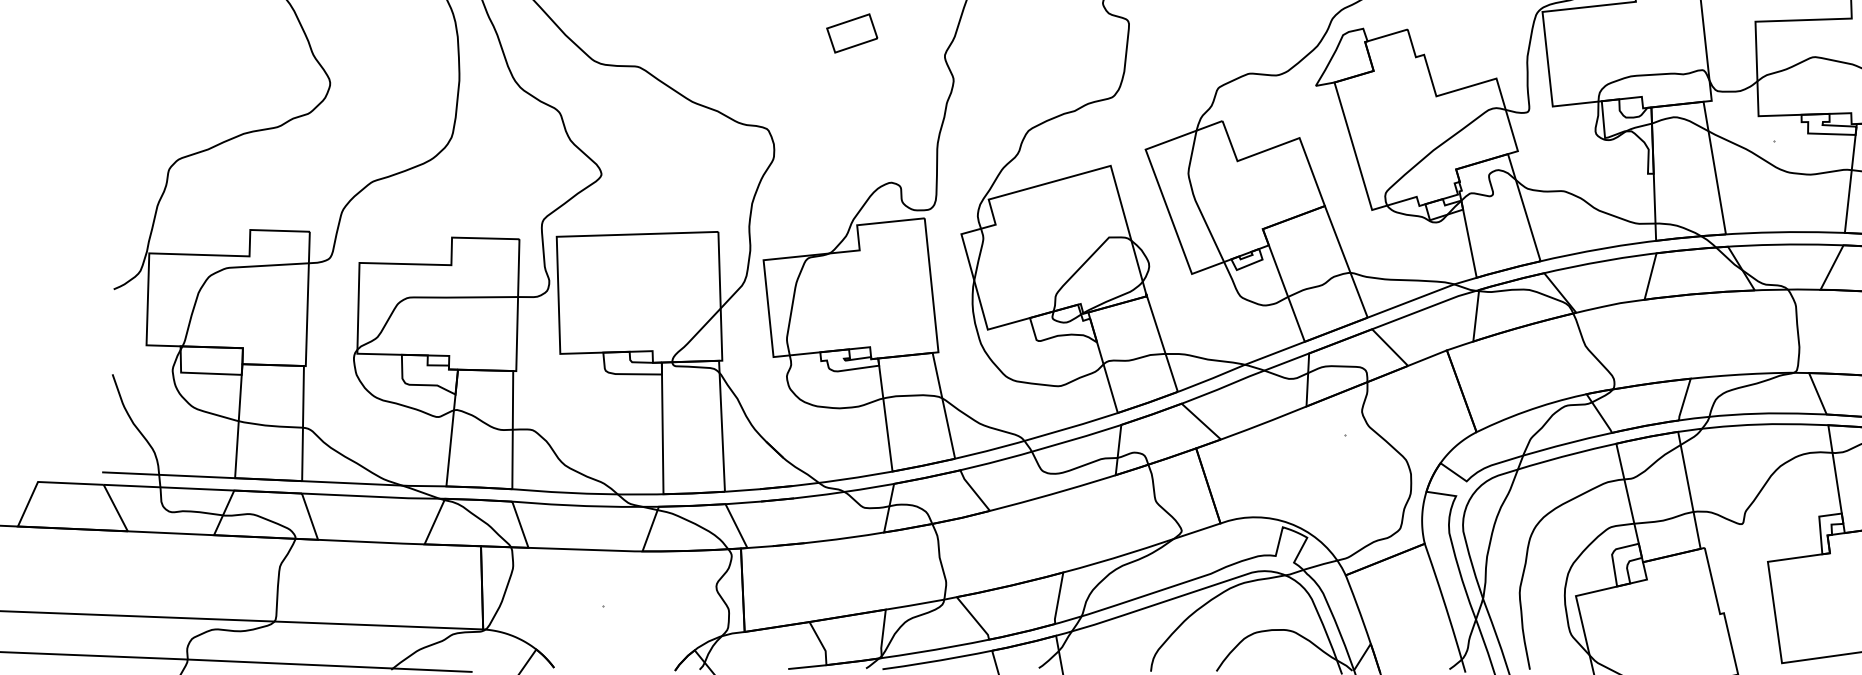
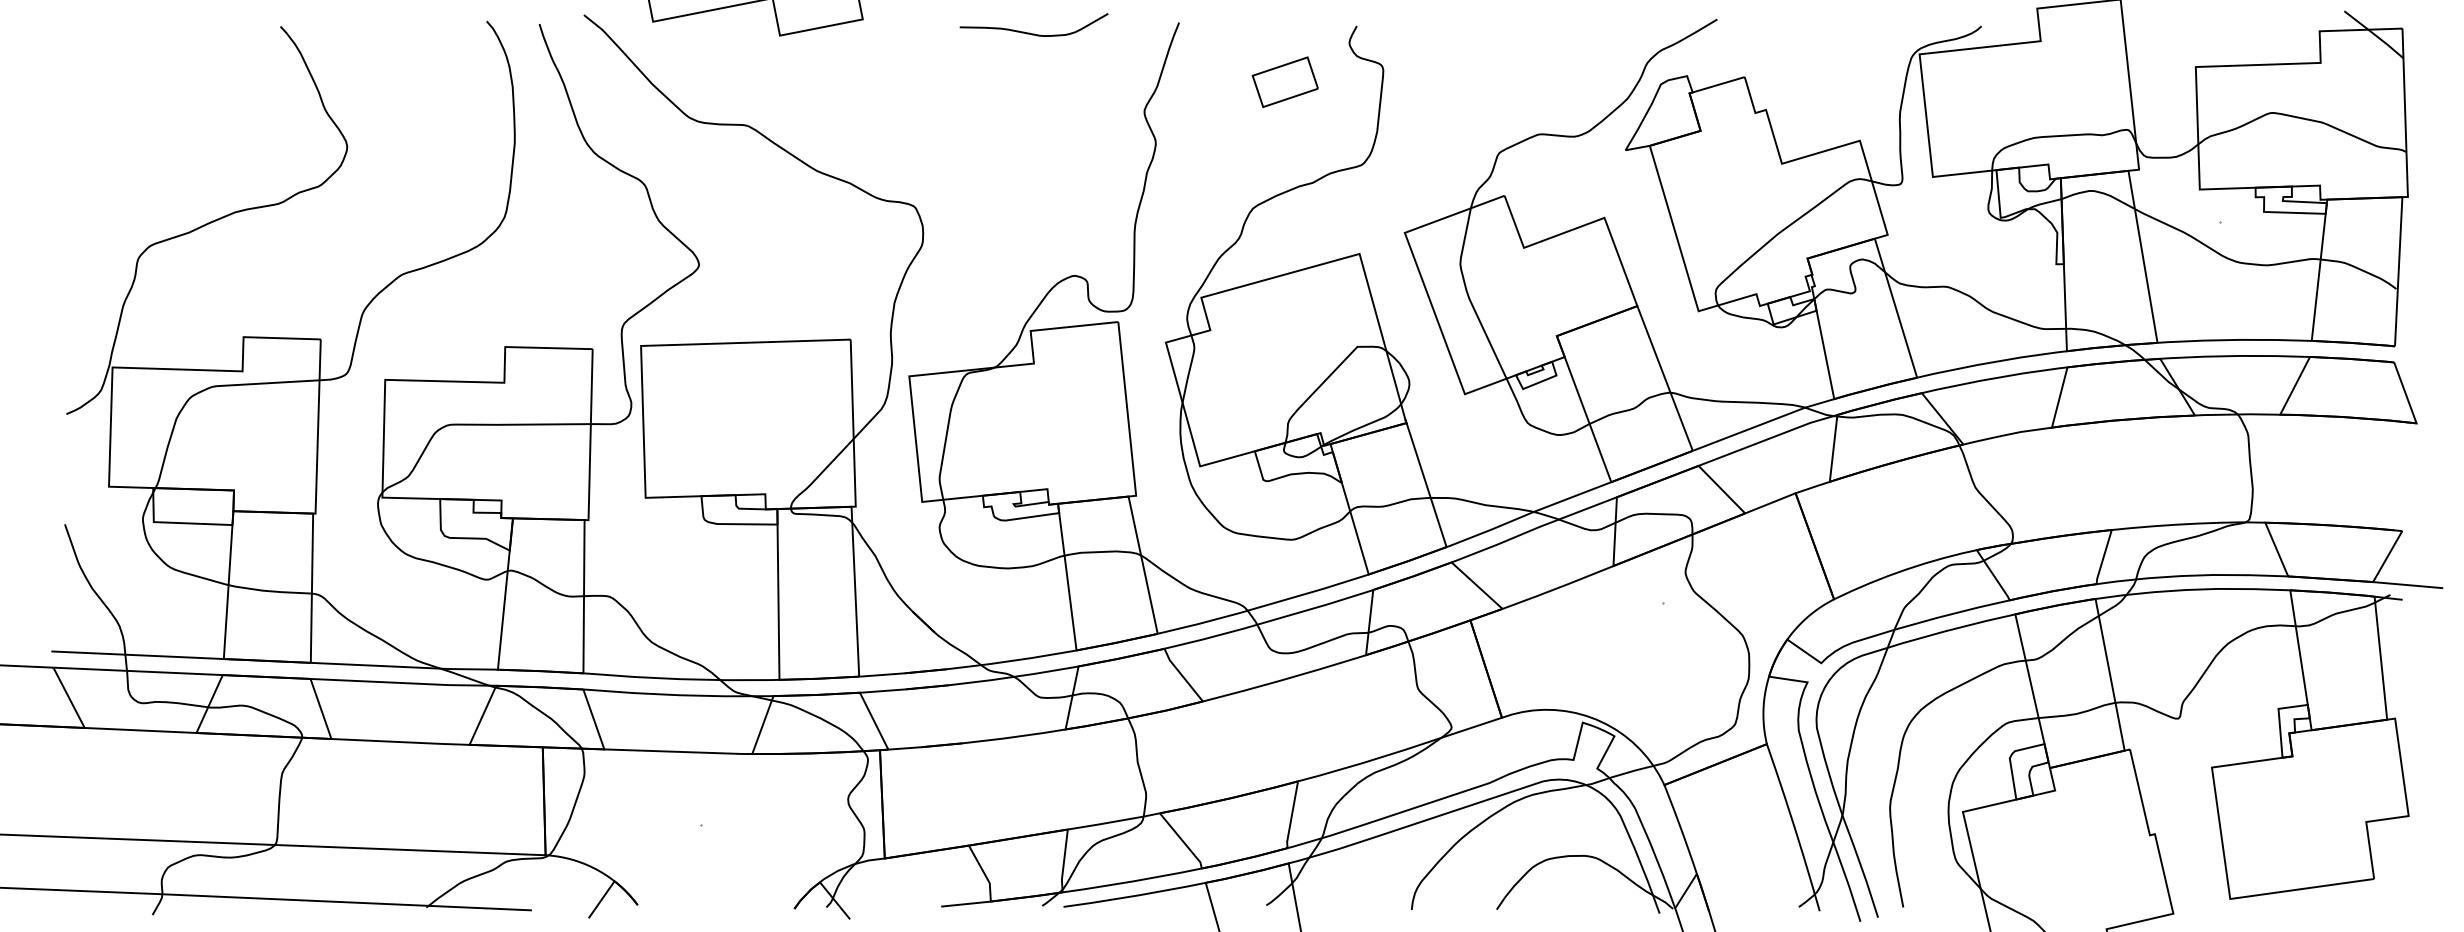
part: (851, 32) -> (1284, 81), moved

